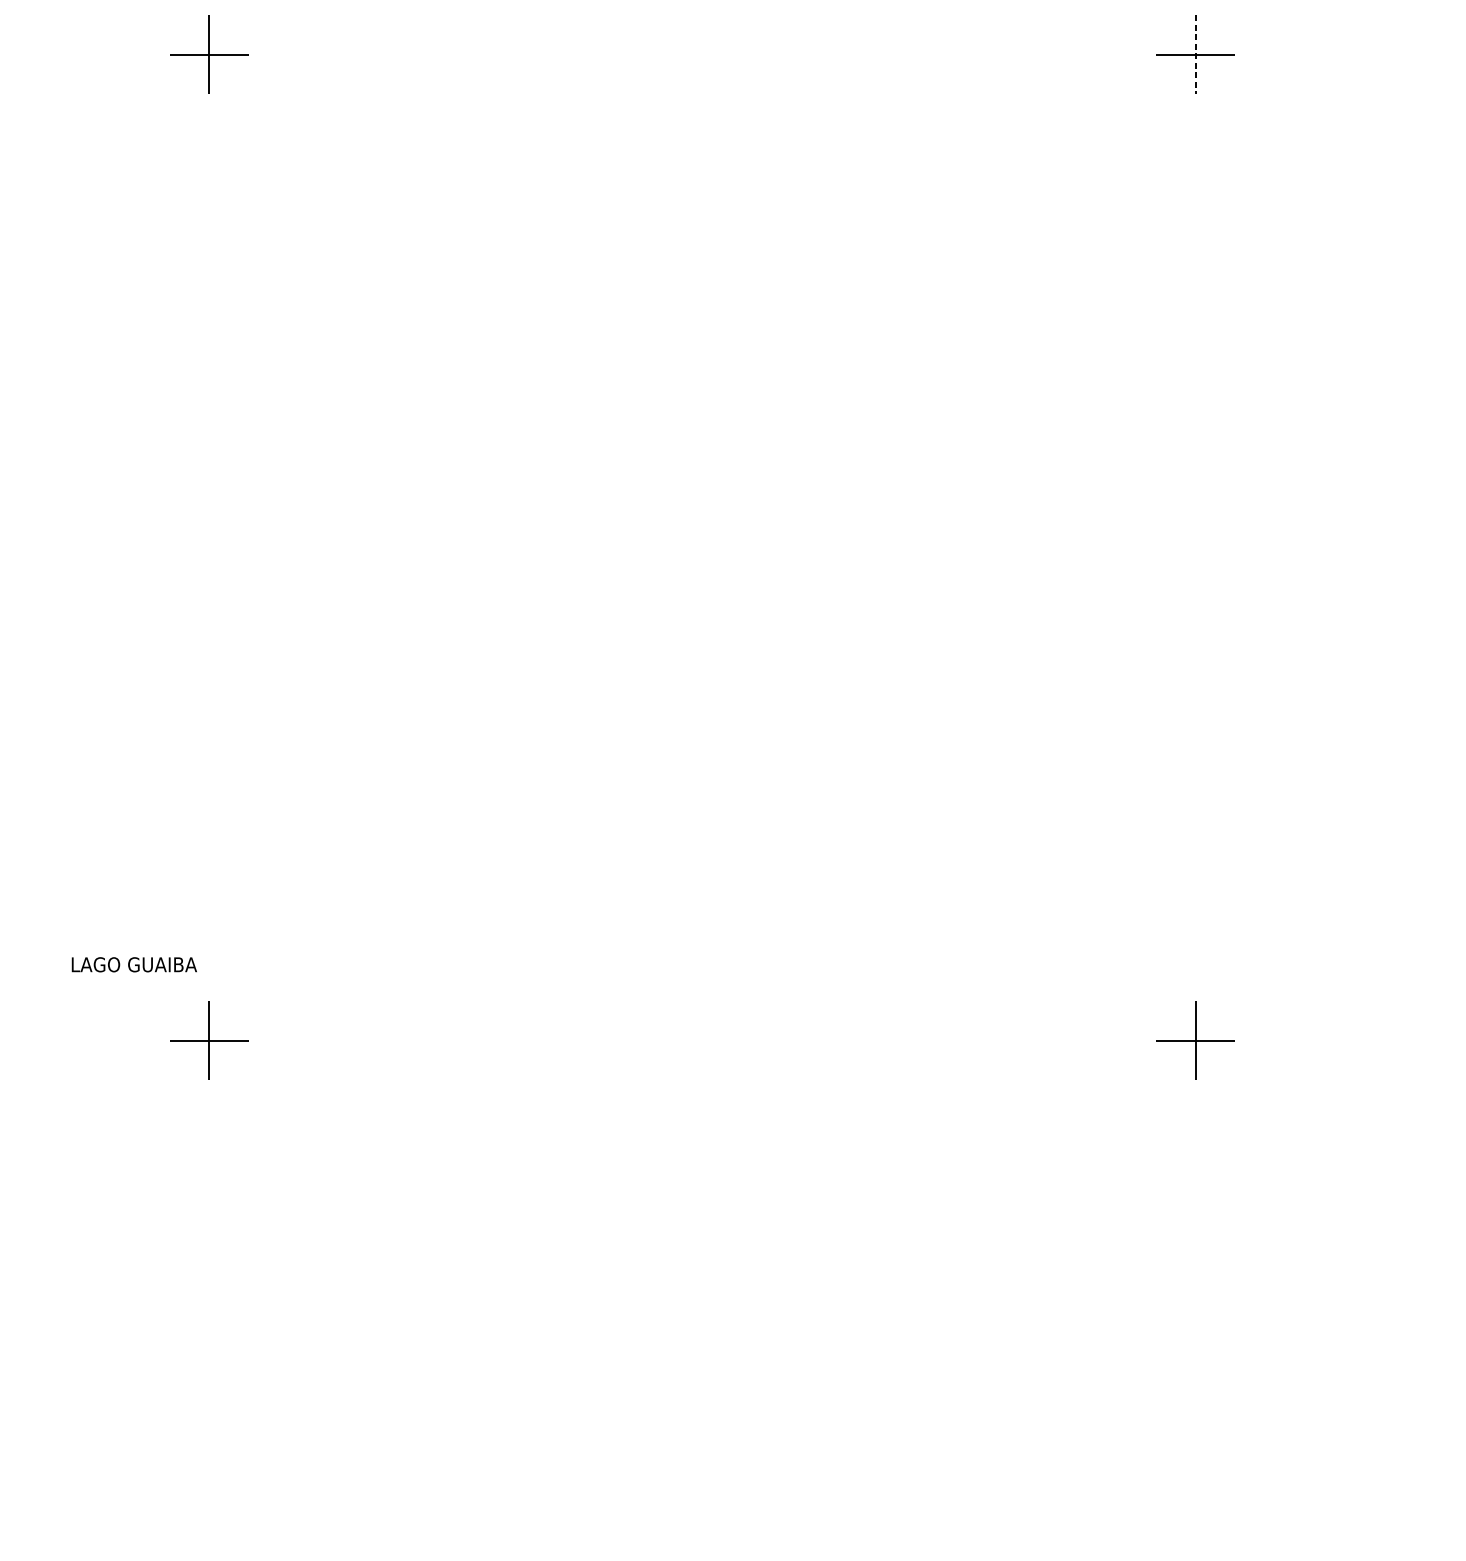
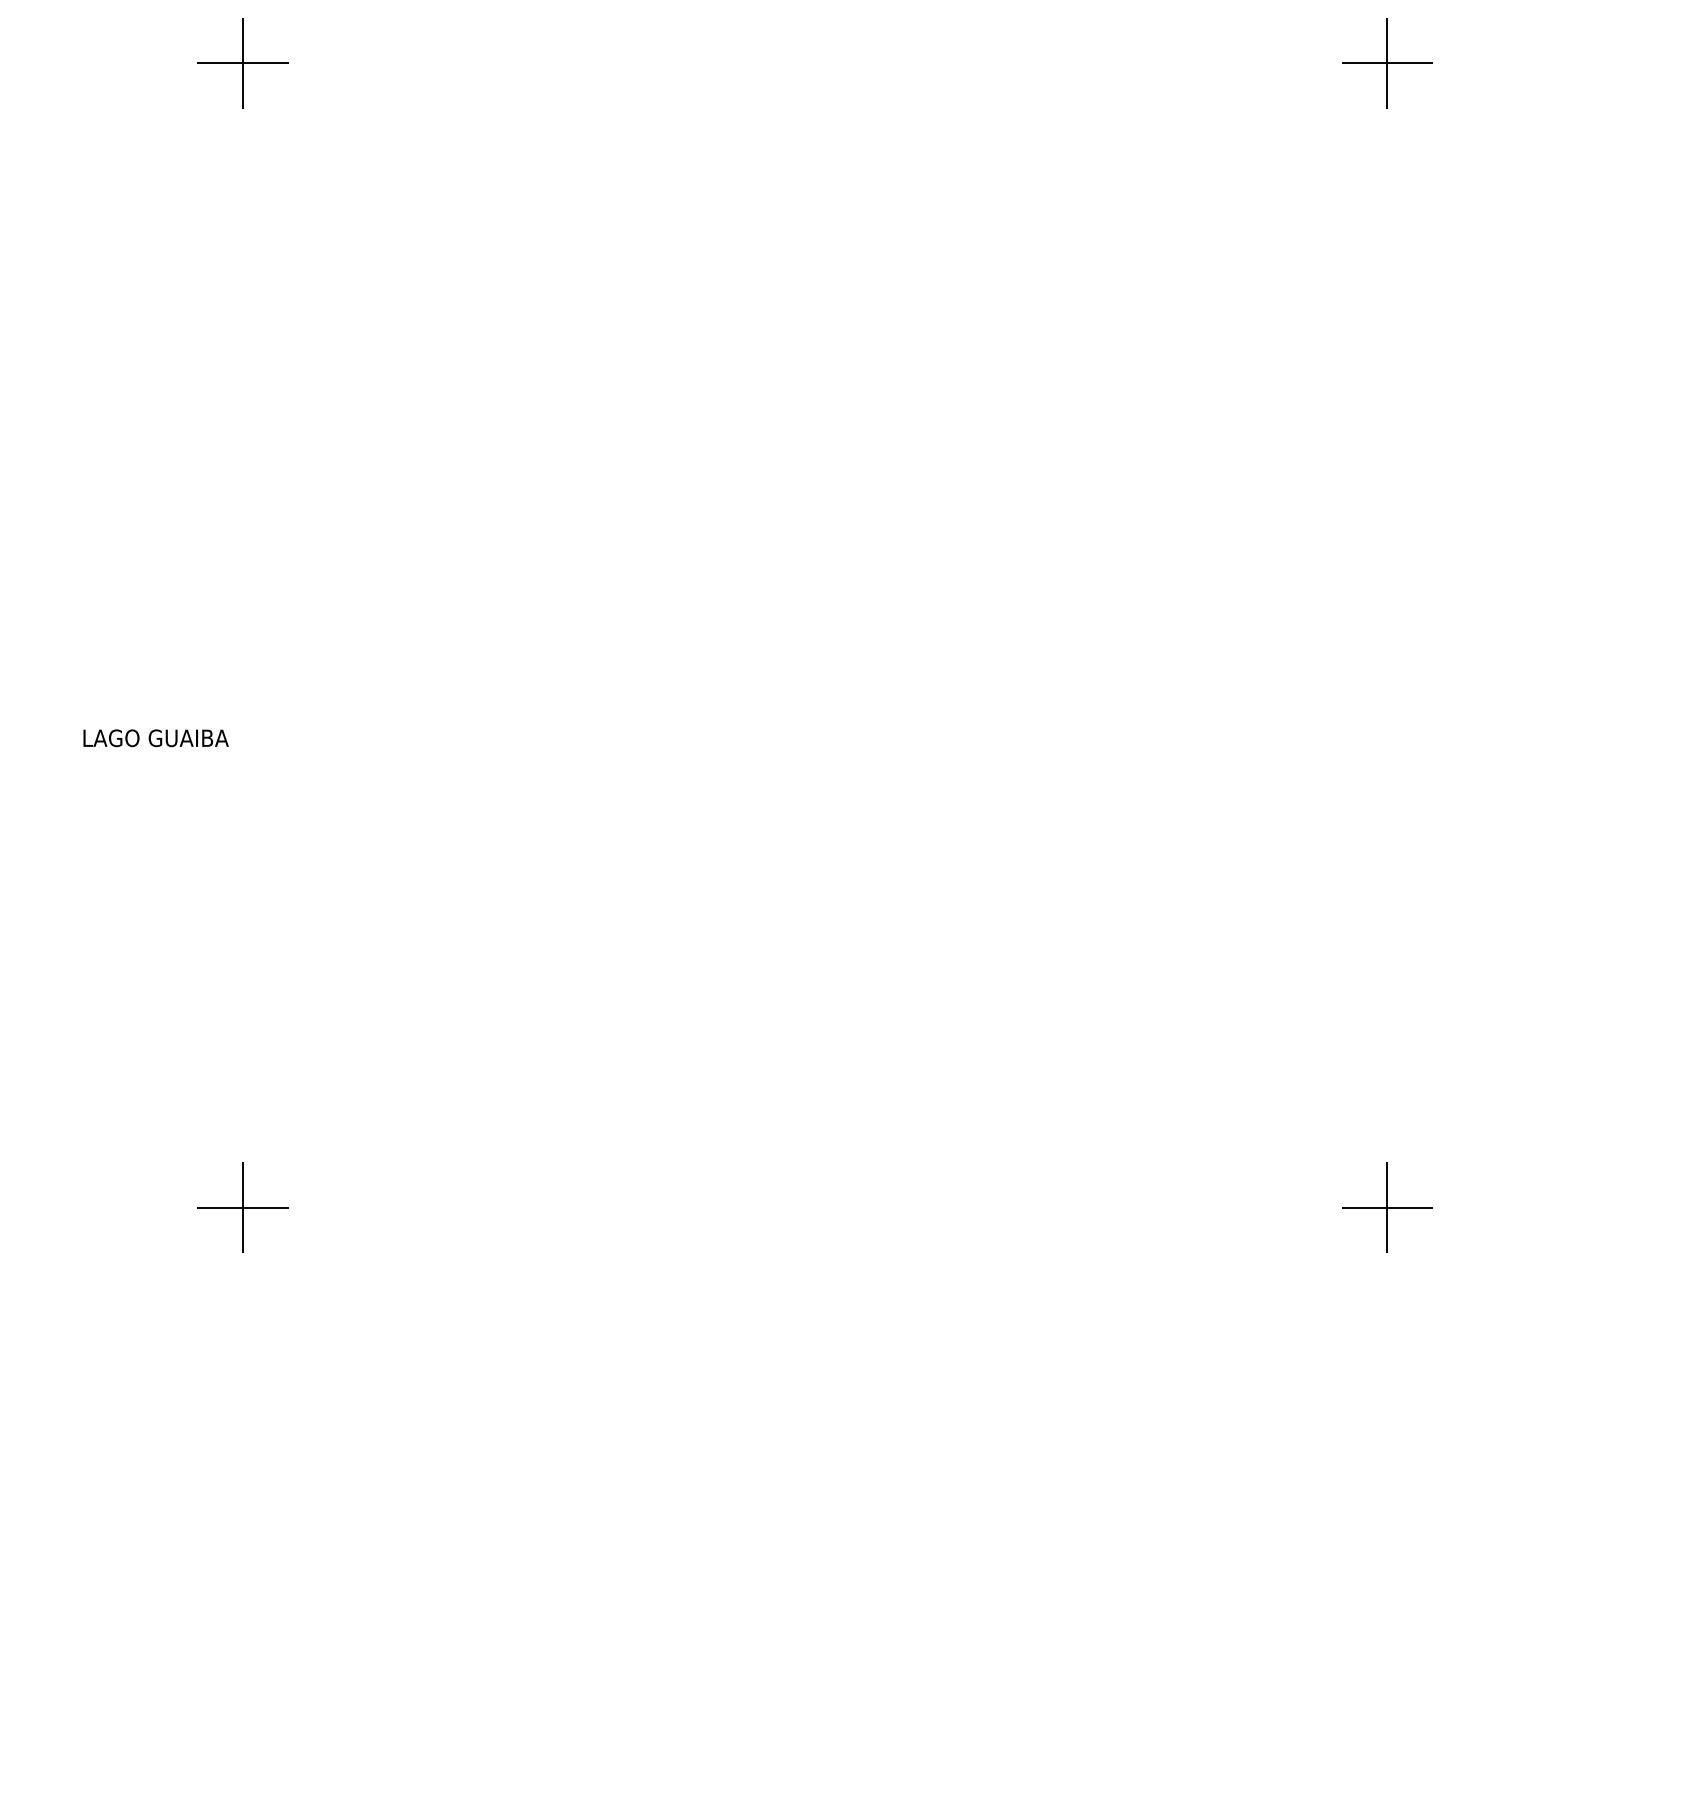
line: (1195, 54) -> (1387, 63), dashed -> solid
text: (133, 964) -> (155, 738), moved

